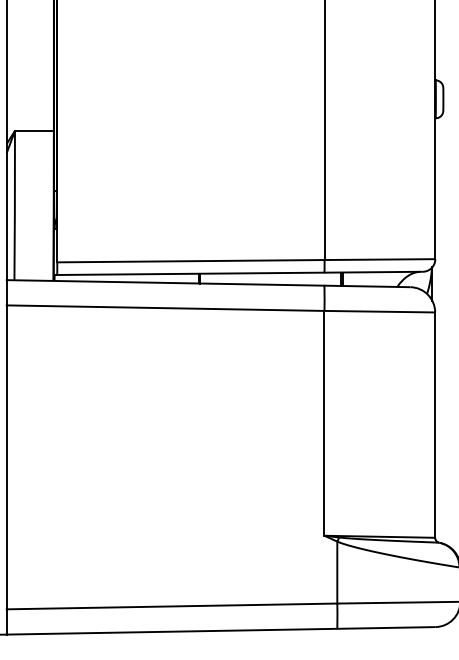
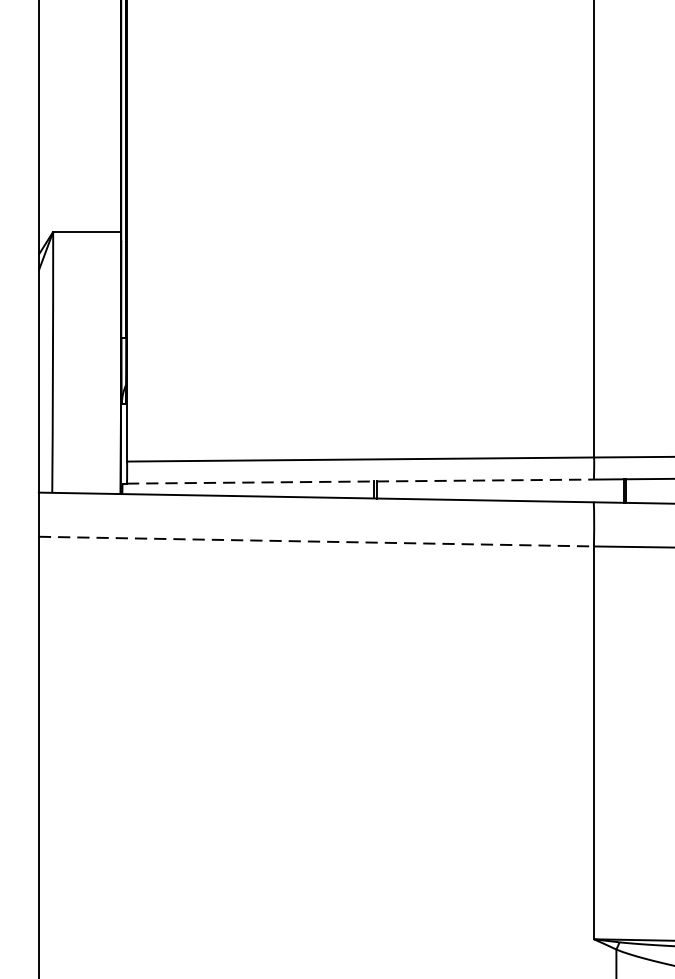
line: (190, 273) -> (359, 481), solid -> dashed
line: (165, 308) -> (316, 542), solid -> dashed

